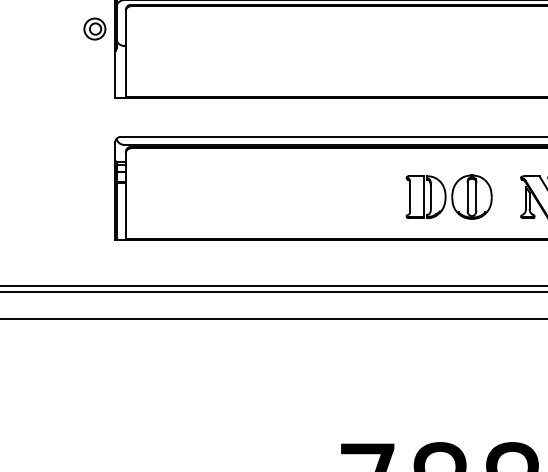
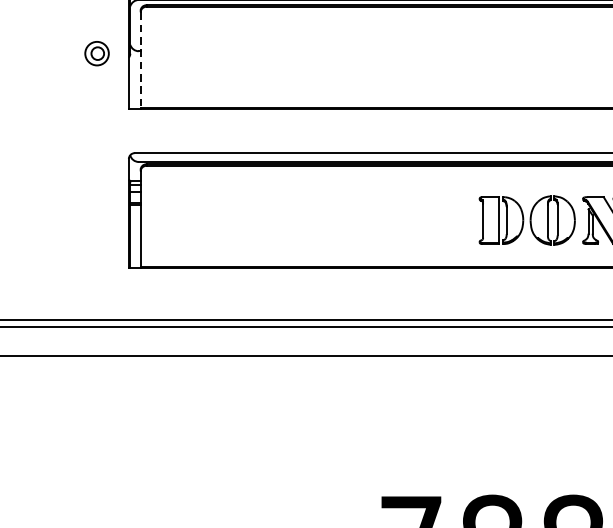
part: (94, 28) -> (96, 52), moved
line: (125, 53) -> (140, 59), solid -> dashed
part: (448, 196) -> (526, 219), moved

